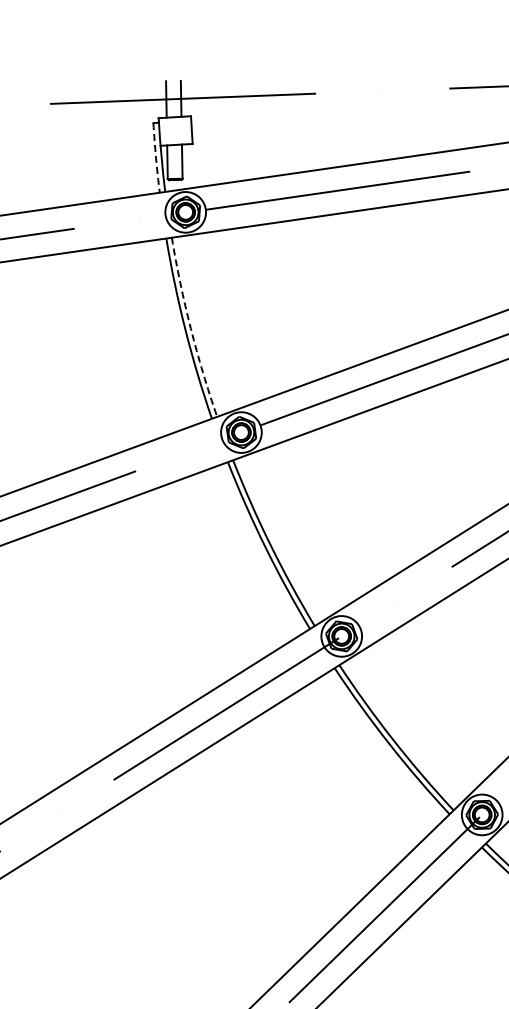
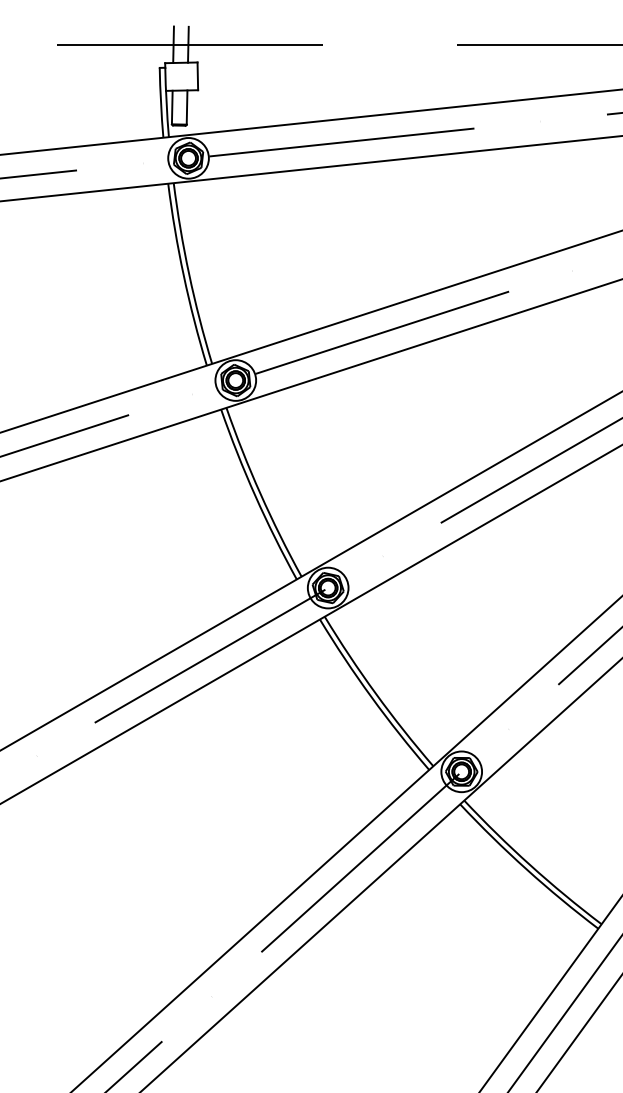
arc: (156, 157) -> (161, 102), dashed -> solid
arc: (191, 328) -> (189, 274), dashed -> solid

